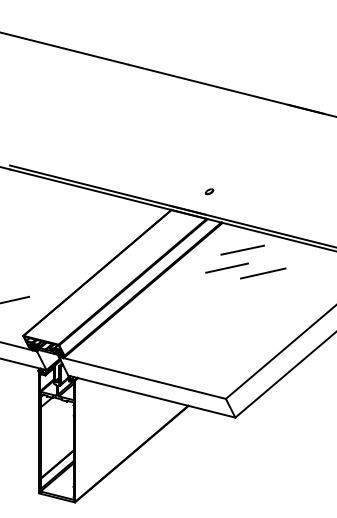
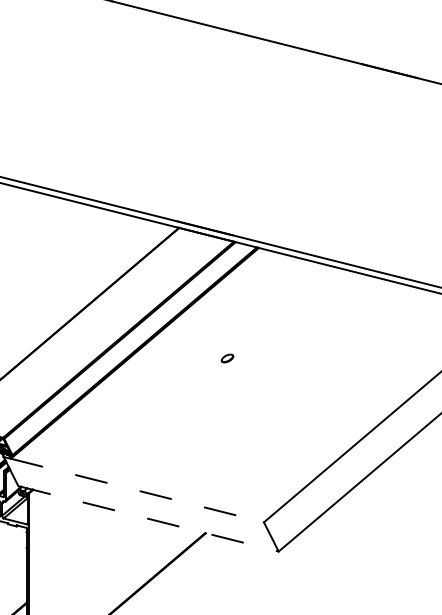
part: (209, 191) -> (227, 358), moved
line: (242, 249) -> (289, 289), removed
line: (227, 267) -> (266, 317), removed
line: (263, 273) -> (322, 326), removed
line: (144, 378) -> (137, 490), solid -> dashed
line: (152, 396) -> (149, 518), solid -> dashed

